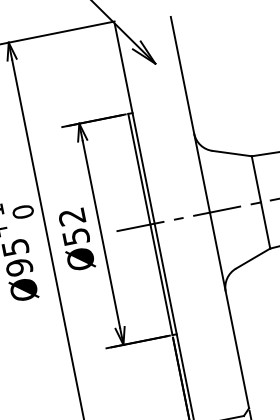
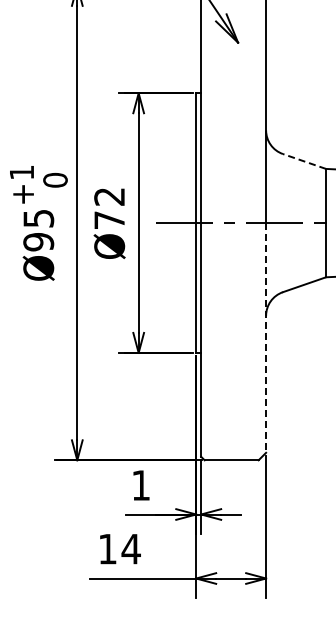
line: (232, 153) -> (304, 161), solid -> dashed
text: (76, 237) -> (109, 220), Ø52 -> Ø72
line: (229, 310) -> (266, 337), solid -> dashed

